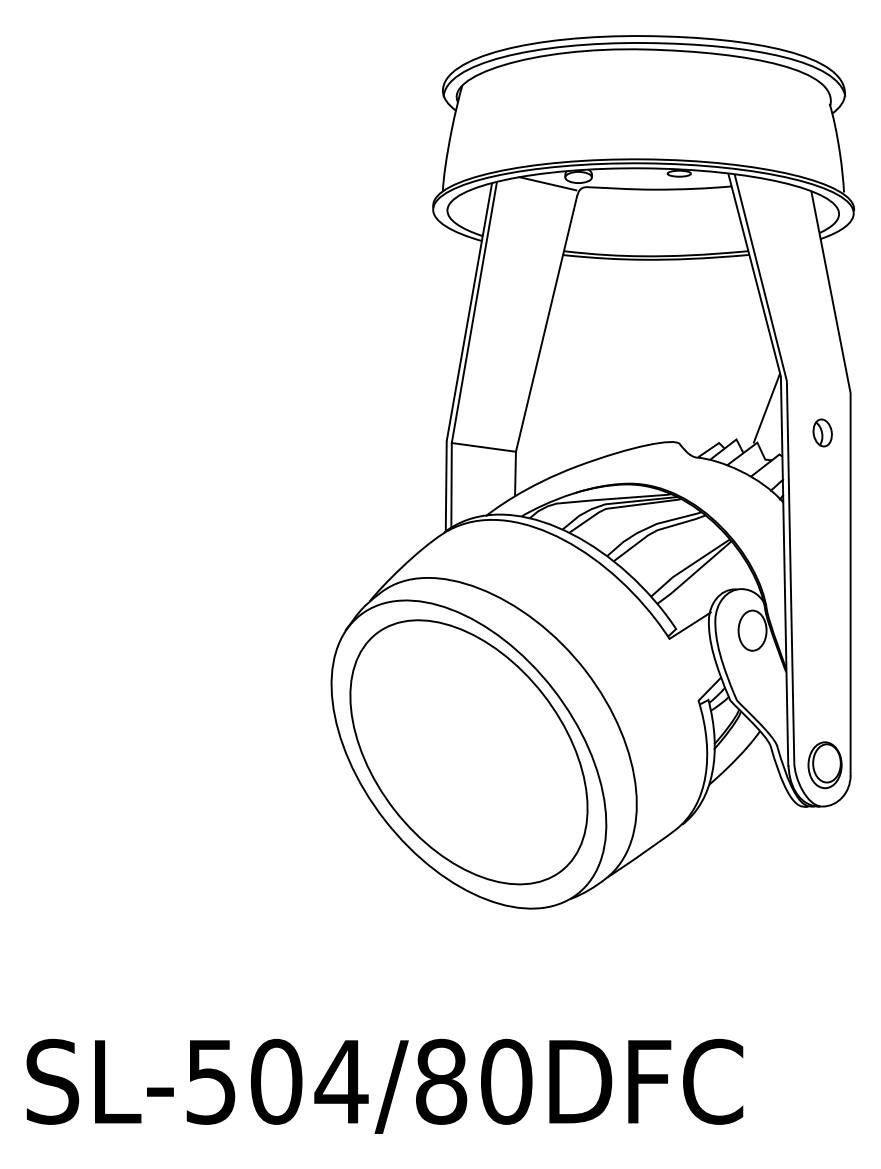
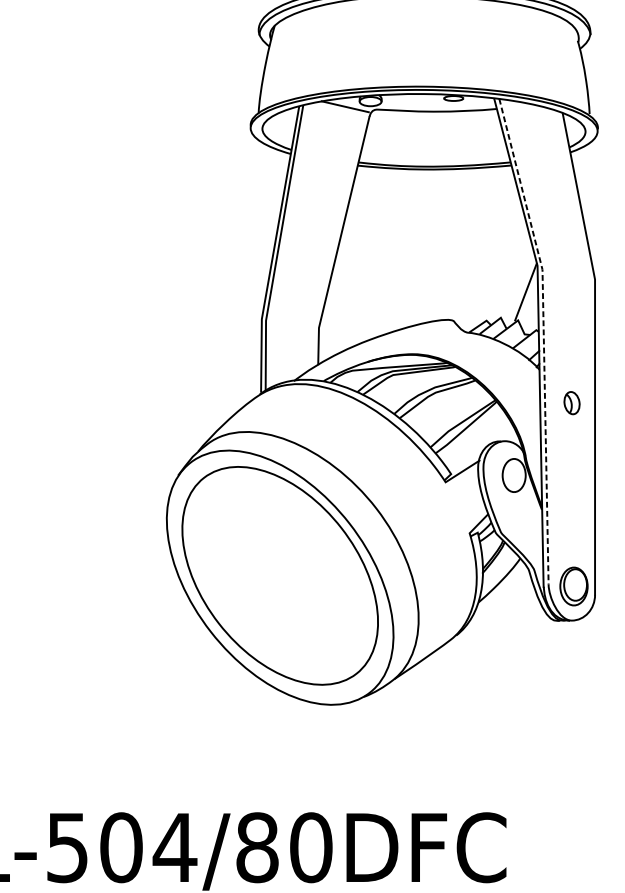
part: (822, 432) -> (571, 402), moved
line: (483, 447) -> (292, 324), removed
line: (788, 465) -> (543, 339), solid -> dashed

